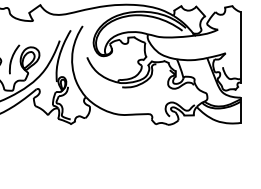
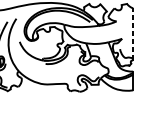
line: (240, 46) -> (133, 33), solid -> dashed

